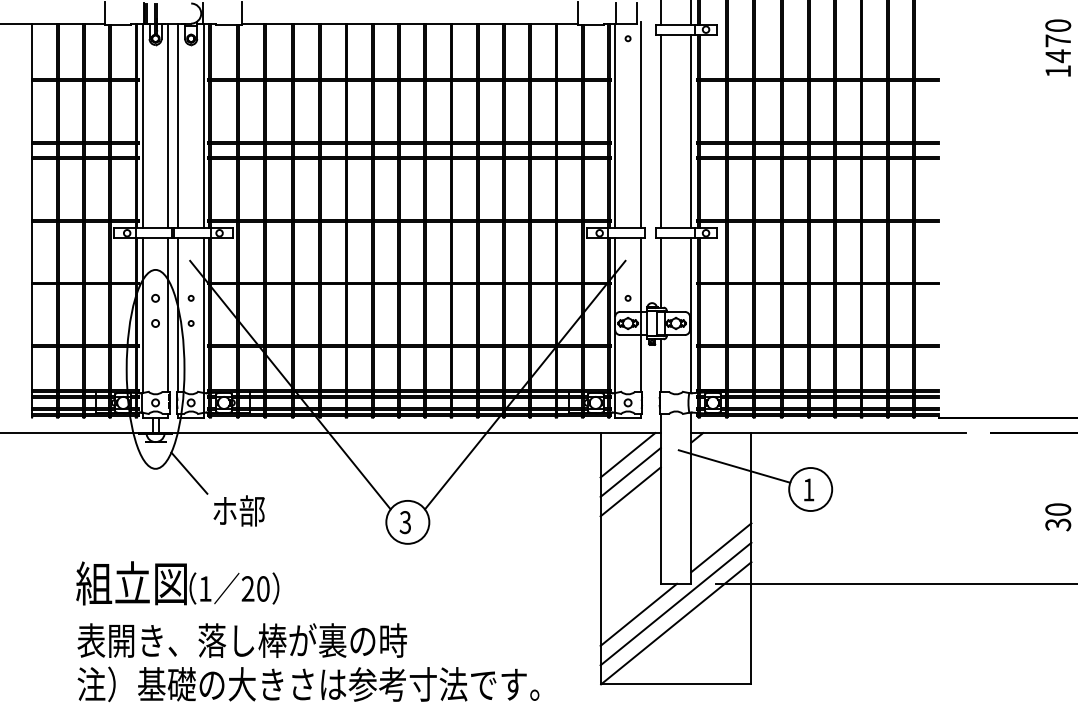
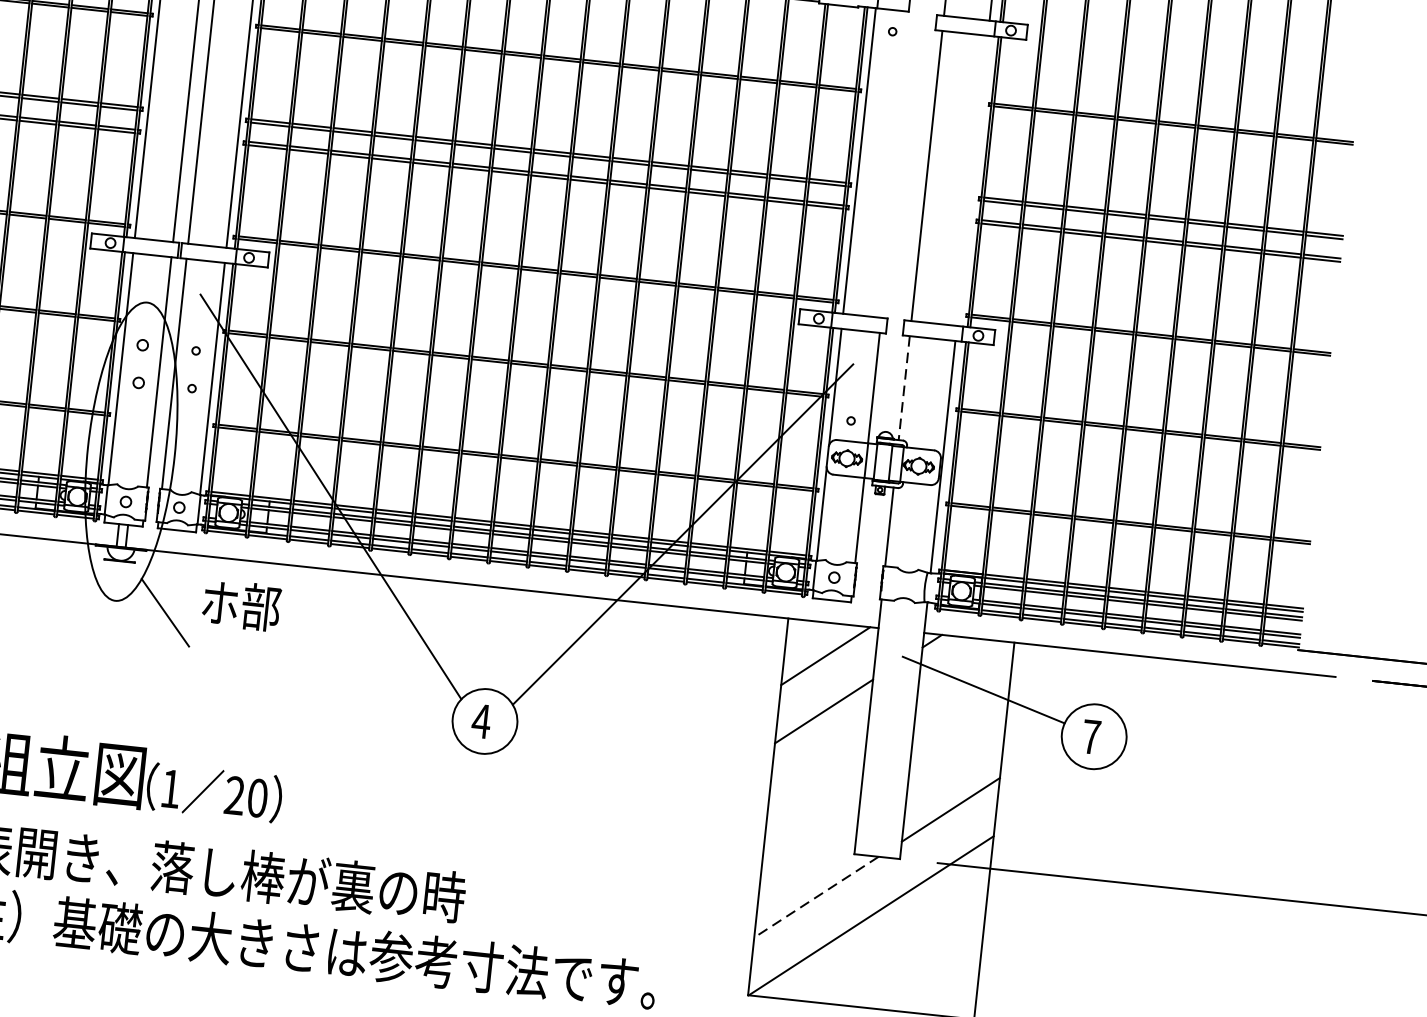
line: (640, 124) -> (897, 162), removed
line: (691, 131) -> (972, 180), removed
line: (660, 272) -> (903, 387), solid -> dashed
line: (630, 472) -> (826, 682), removed
text: (808, 489) -> (1090, 736), 1 -> 7
text: (238, 510) -> (240, 604), moved
text: (405, 522) -> (481, 721), 3 -> 4
line: (675, 603) -> (873, 885), removed
line: (638, 615) -> (815, 898), solid -> dashed

